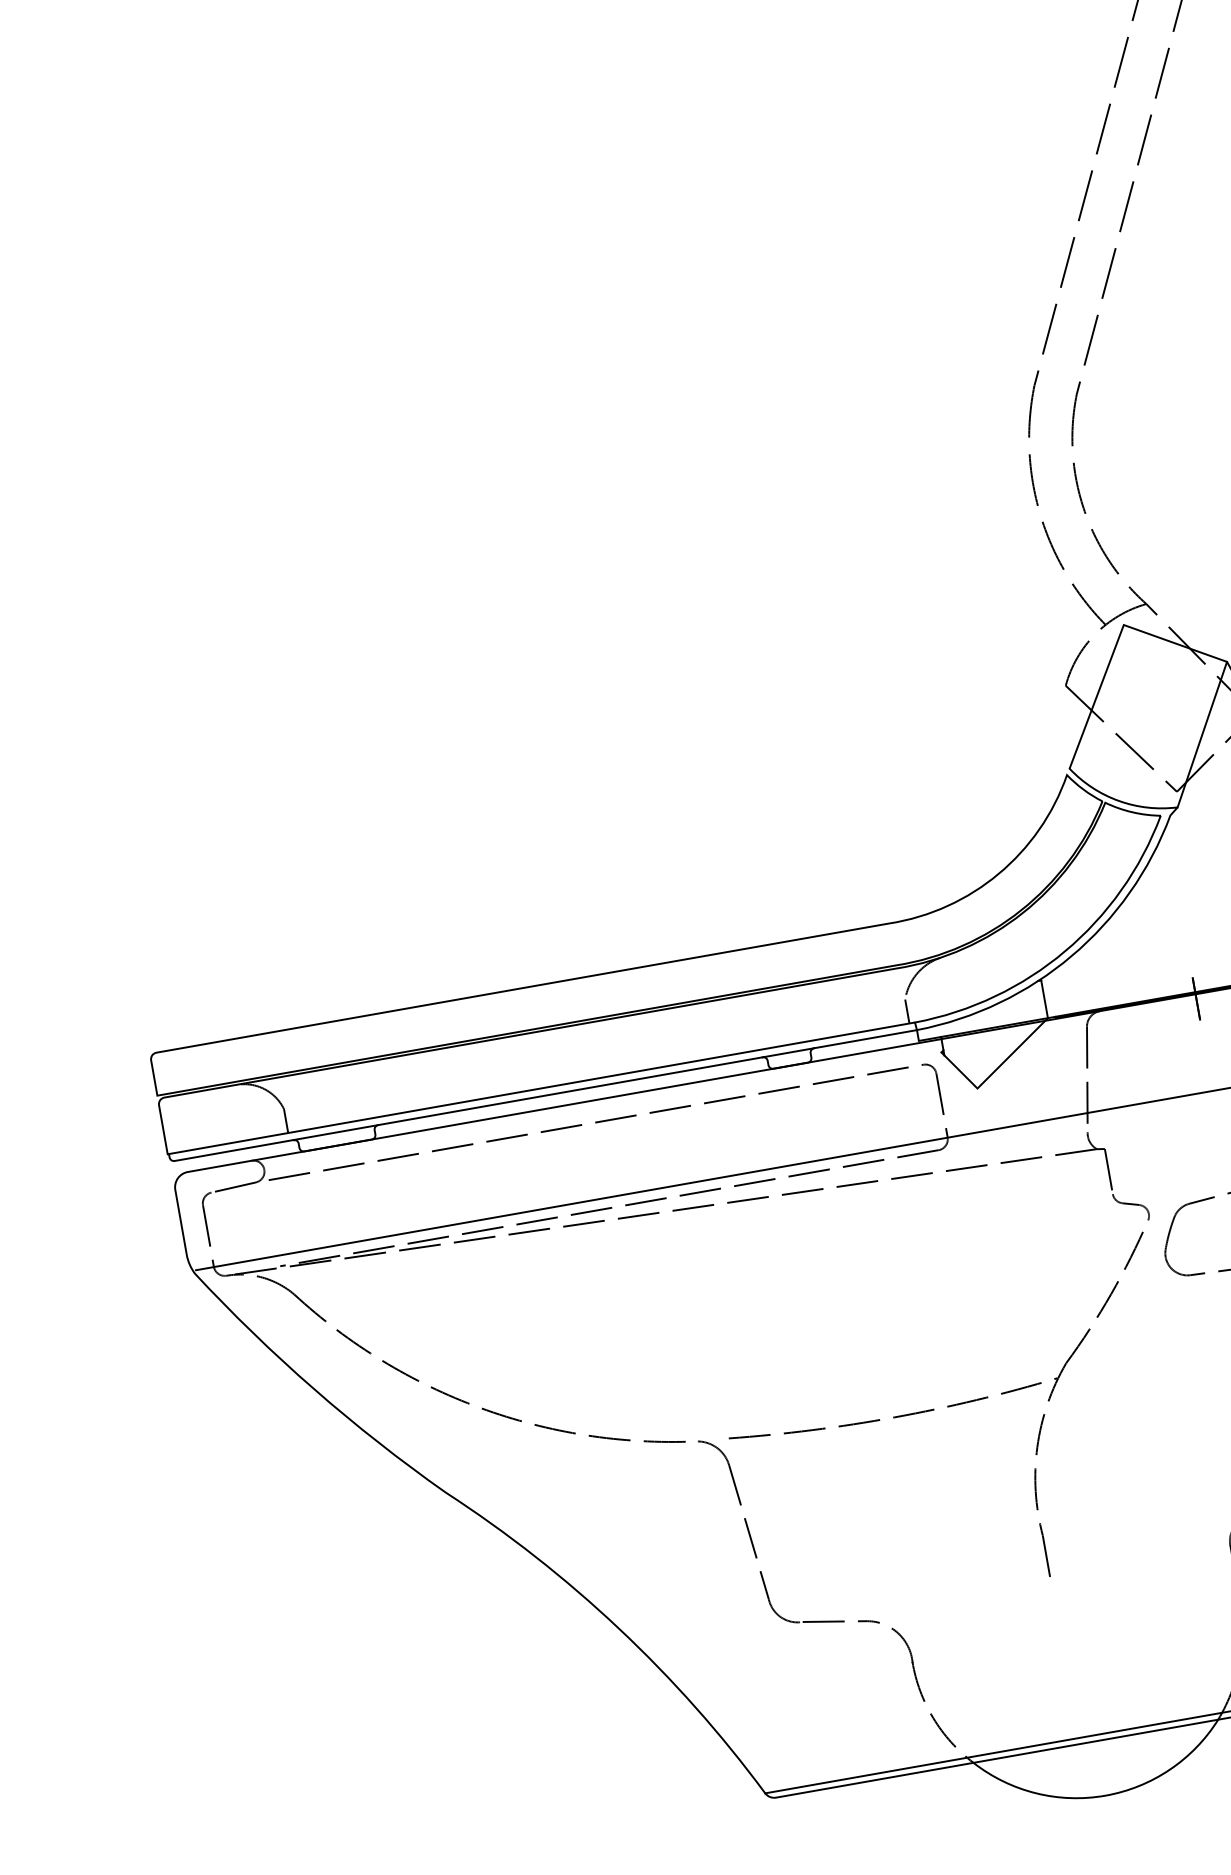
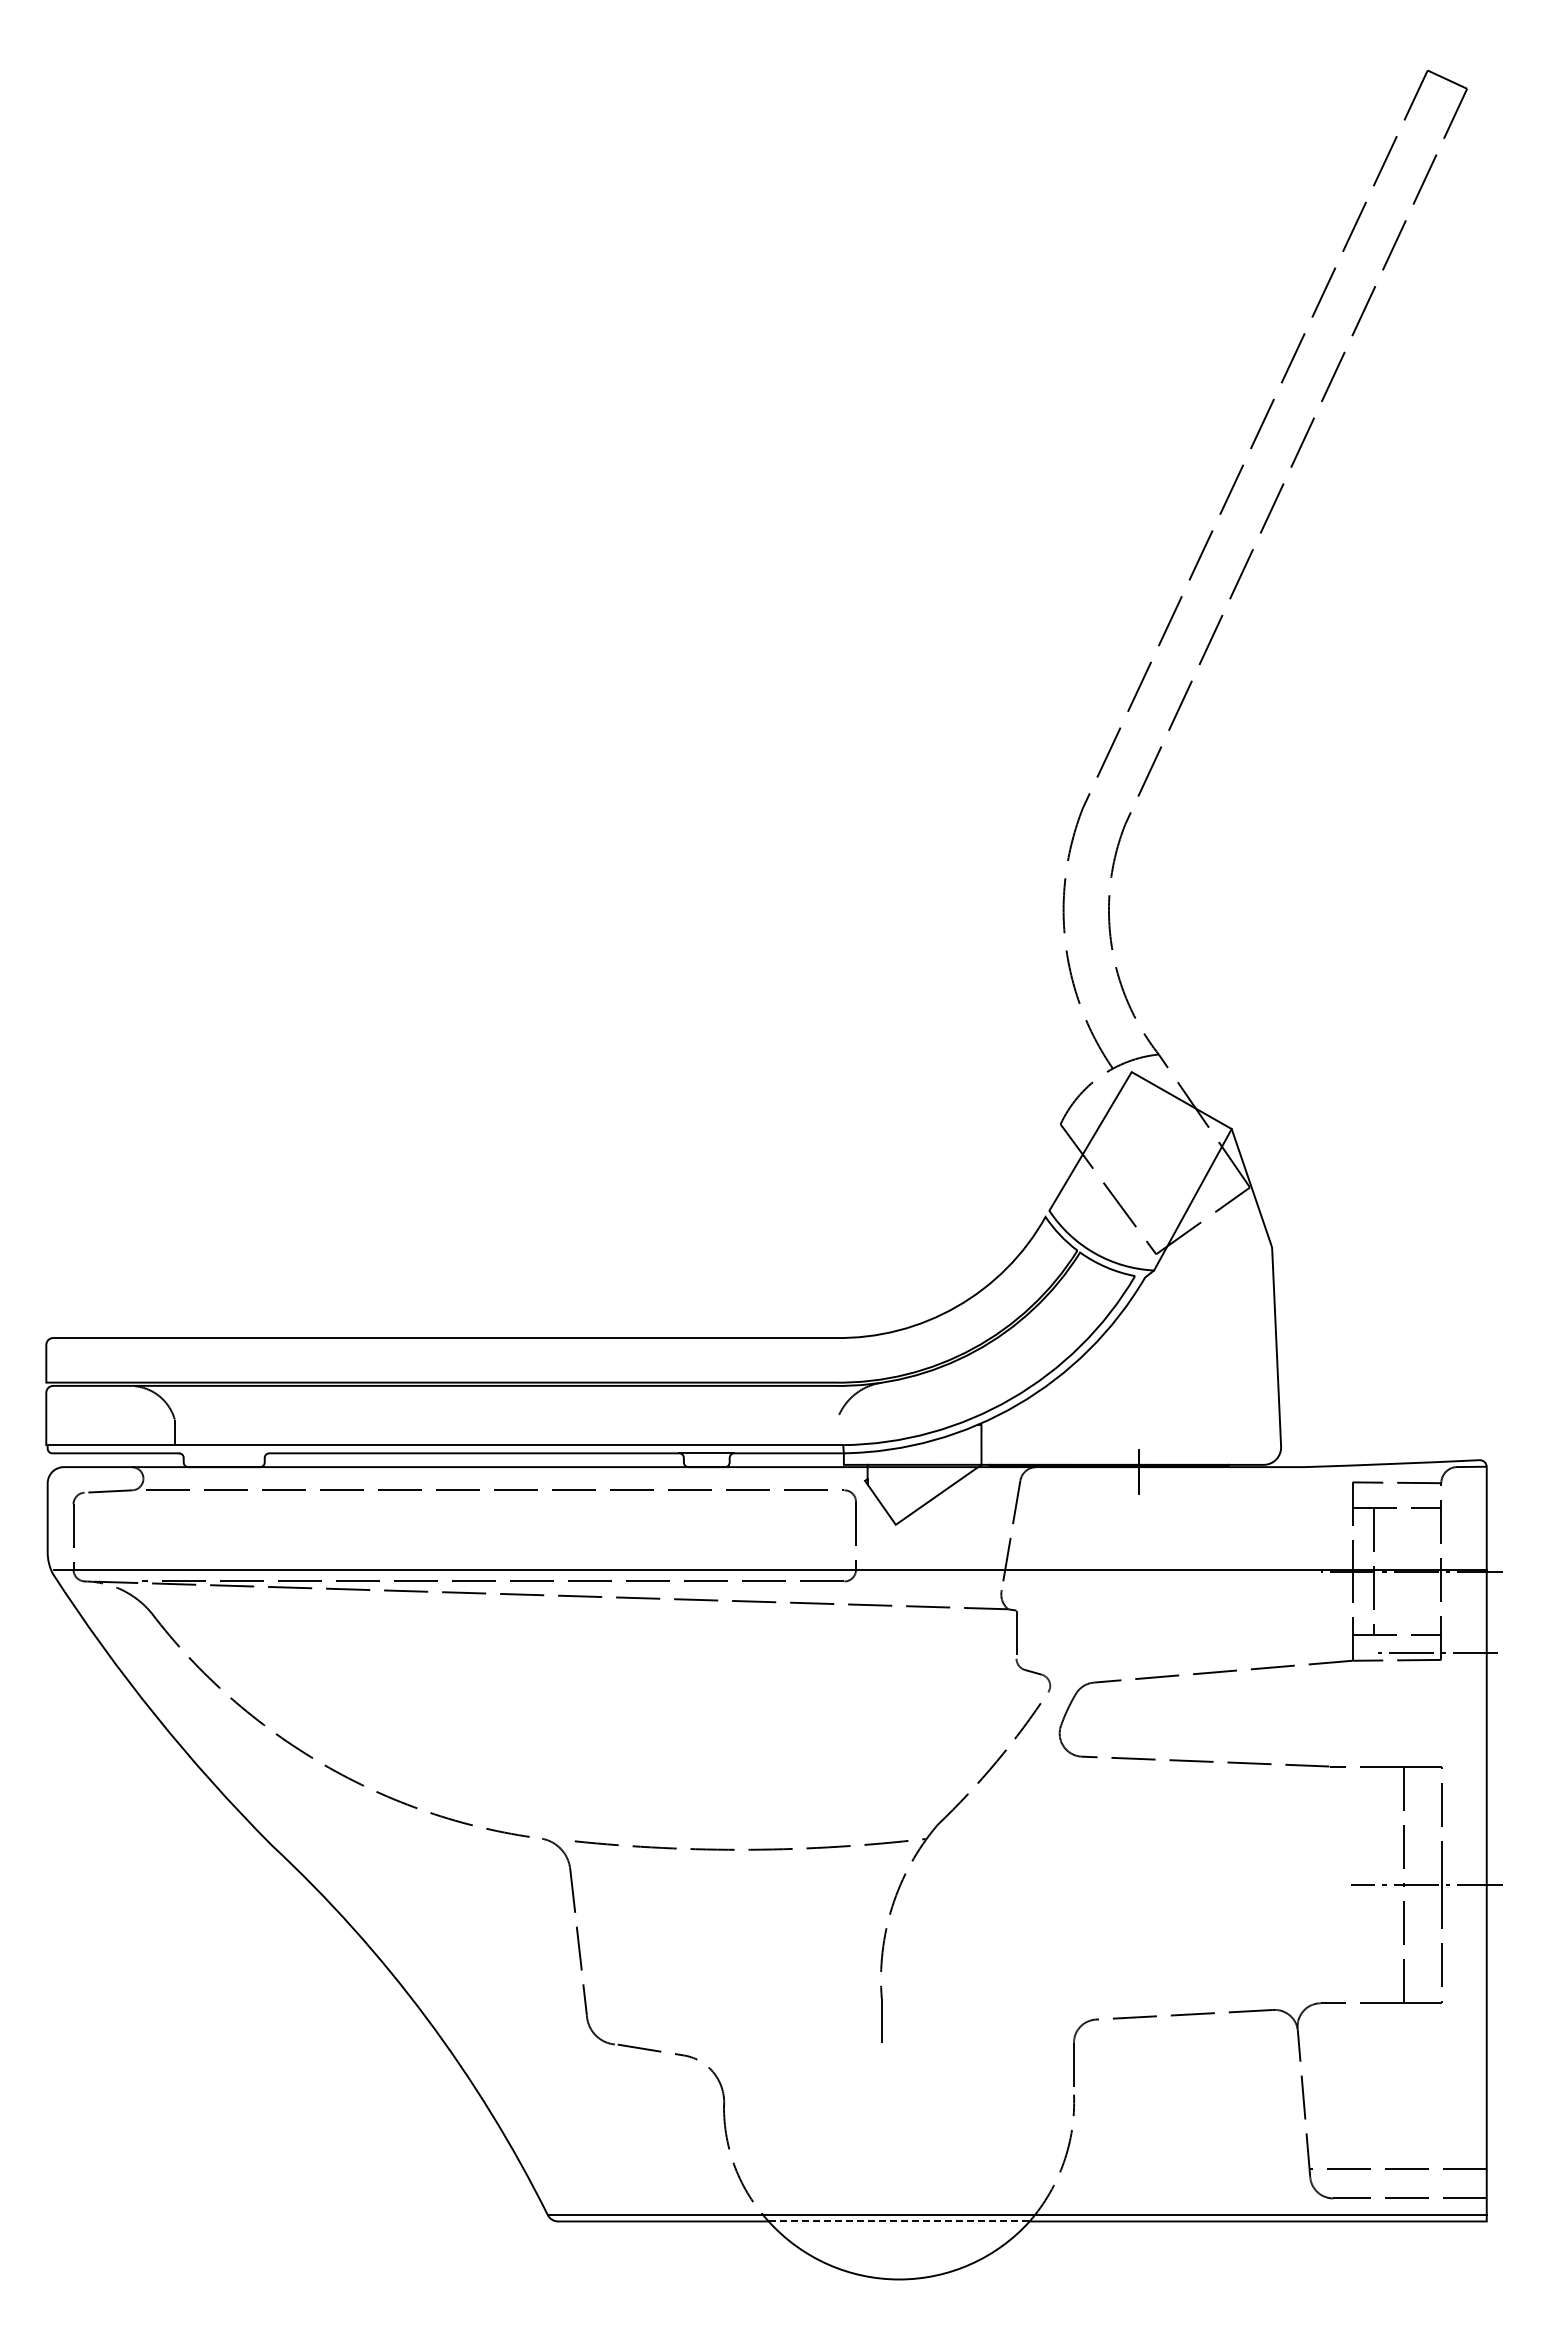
line: (907, 1011) -> (837, 1432), removed
line: (336, 1132) -> (224, 1453), removed
line: (1096, 1741) -> (899, 2221), solid -> dashed

